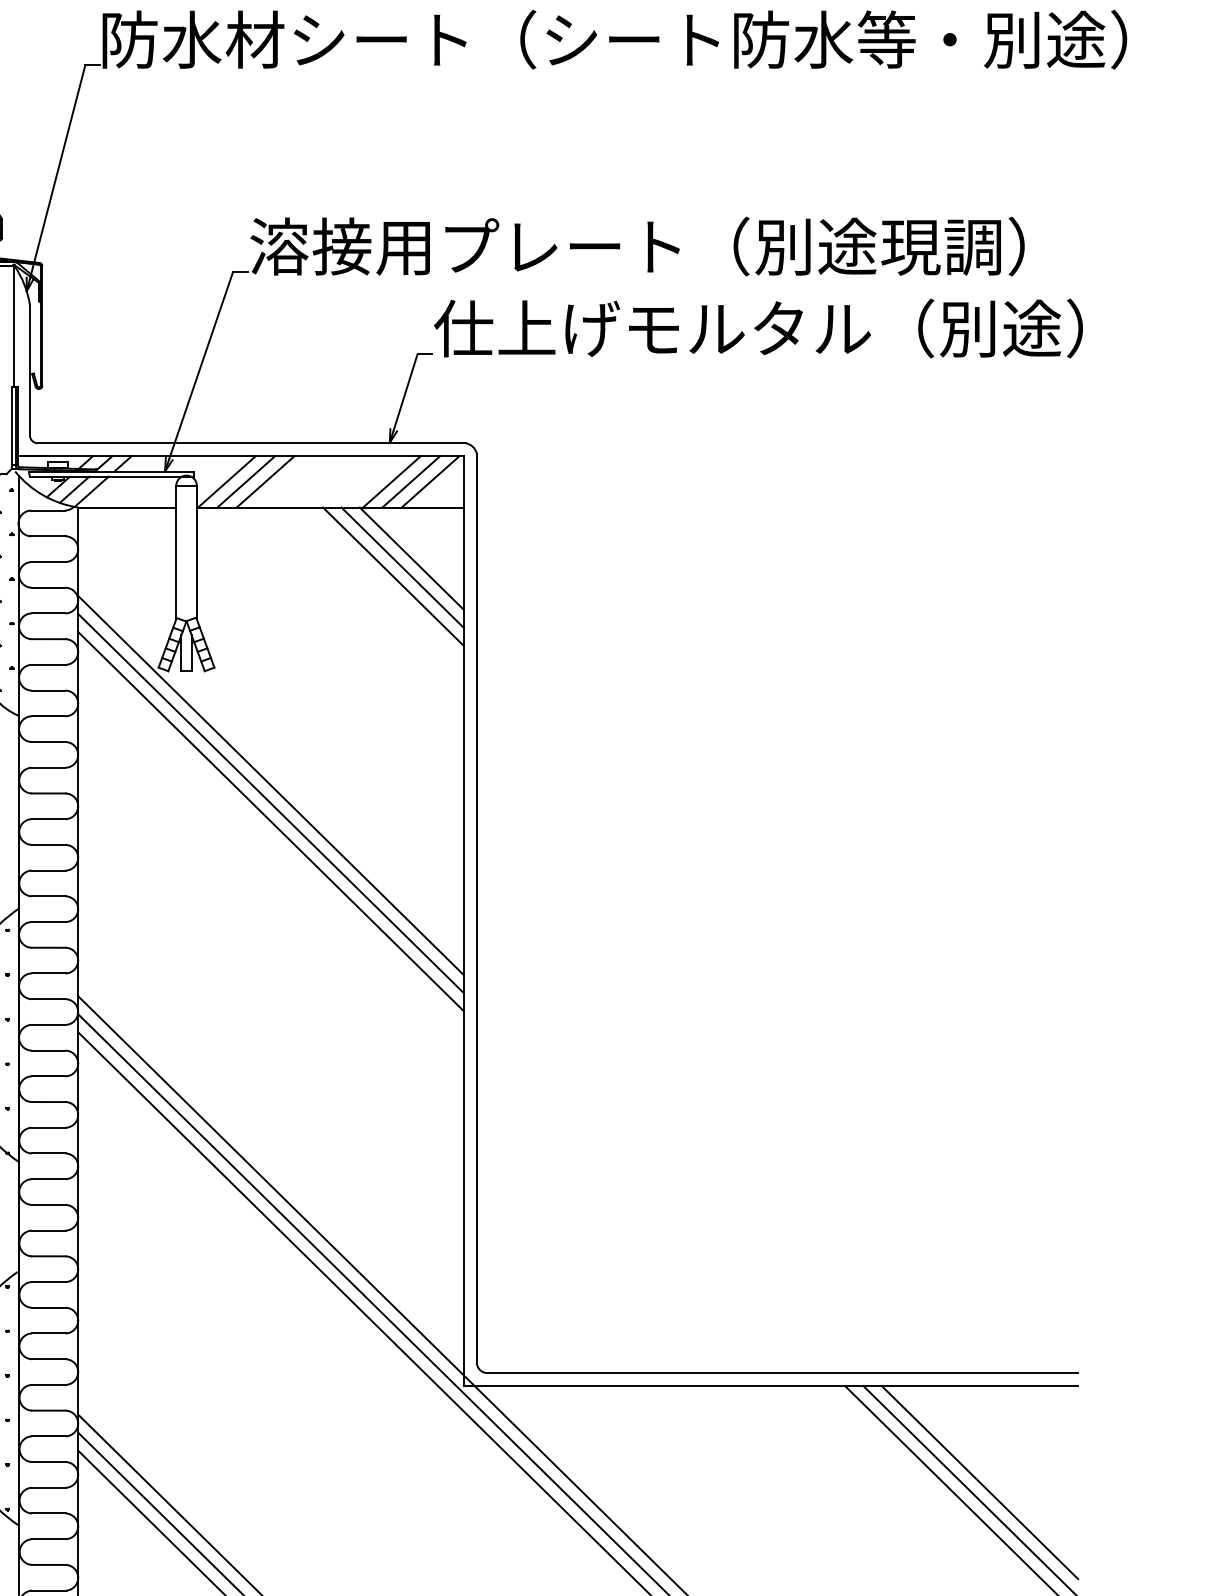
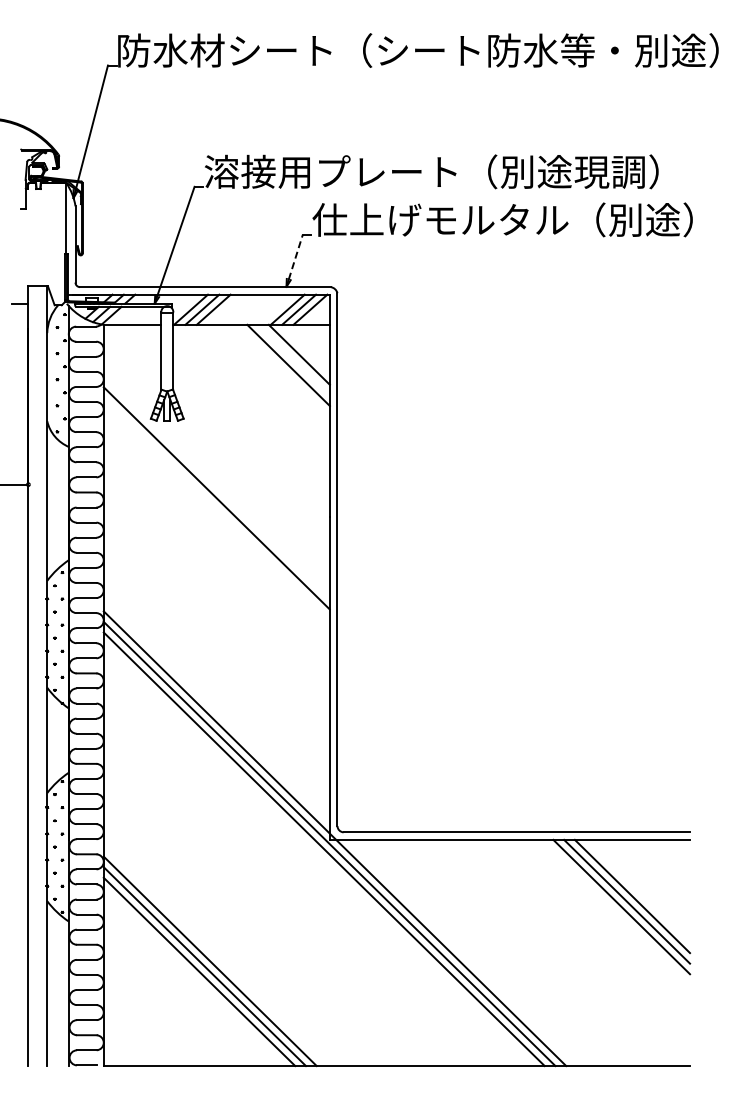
line: (405, 390) -> (295, 256), solid -> dashed
line: (401, 566) -> (293, 359), removed
line: (270, 784) -> (216, 487), removed
line: (270, 820) -> (216, 508), removed

